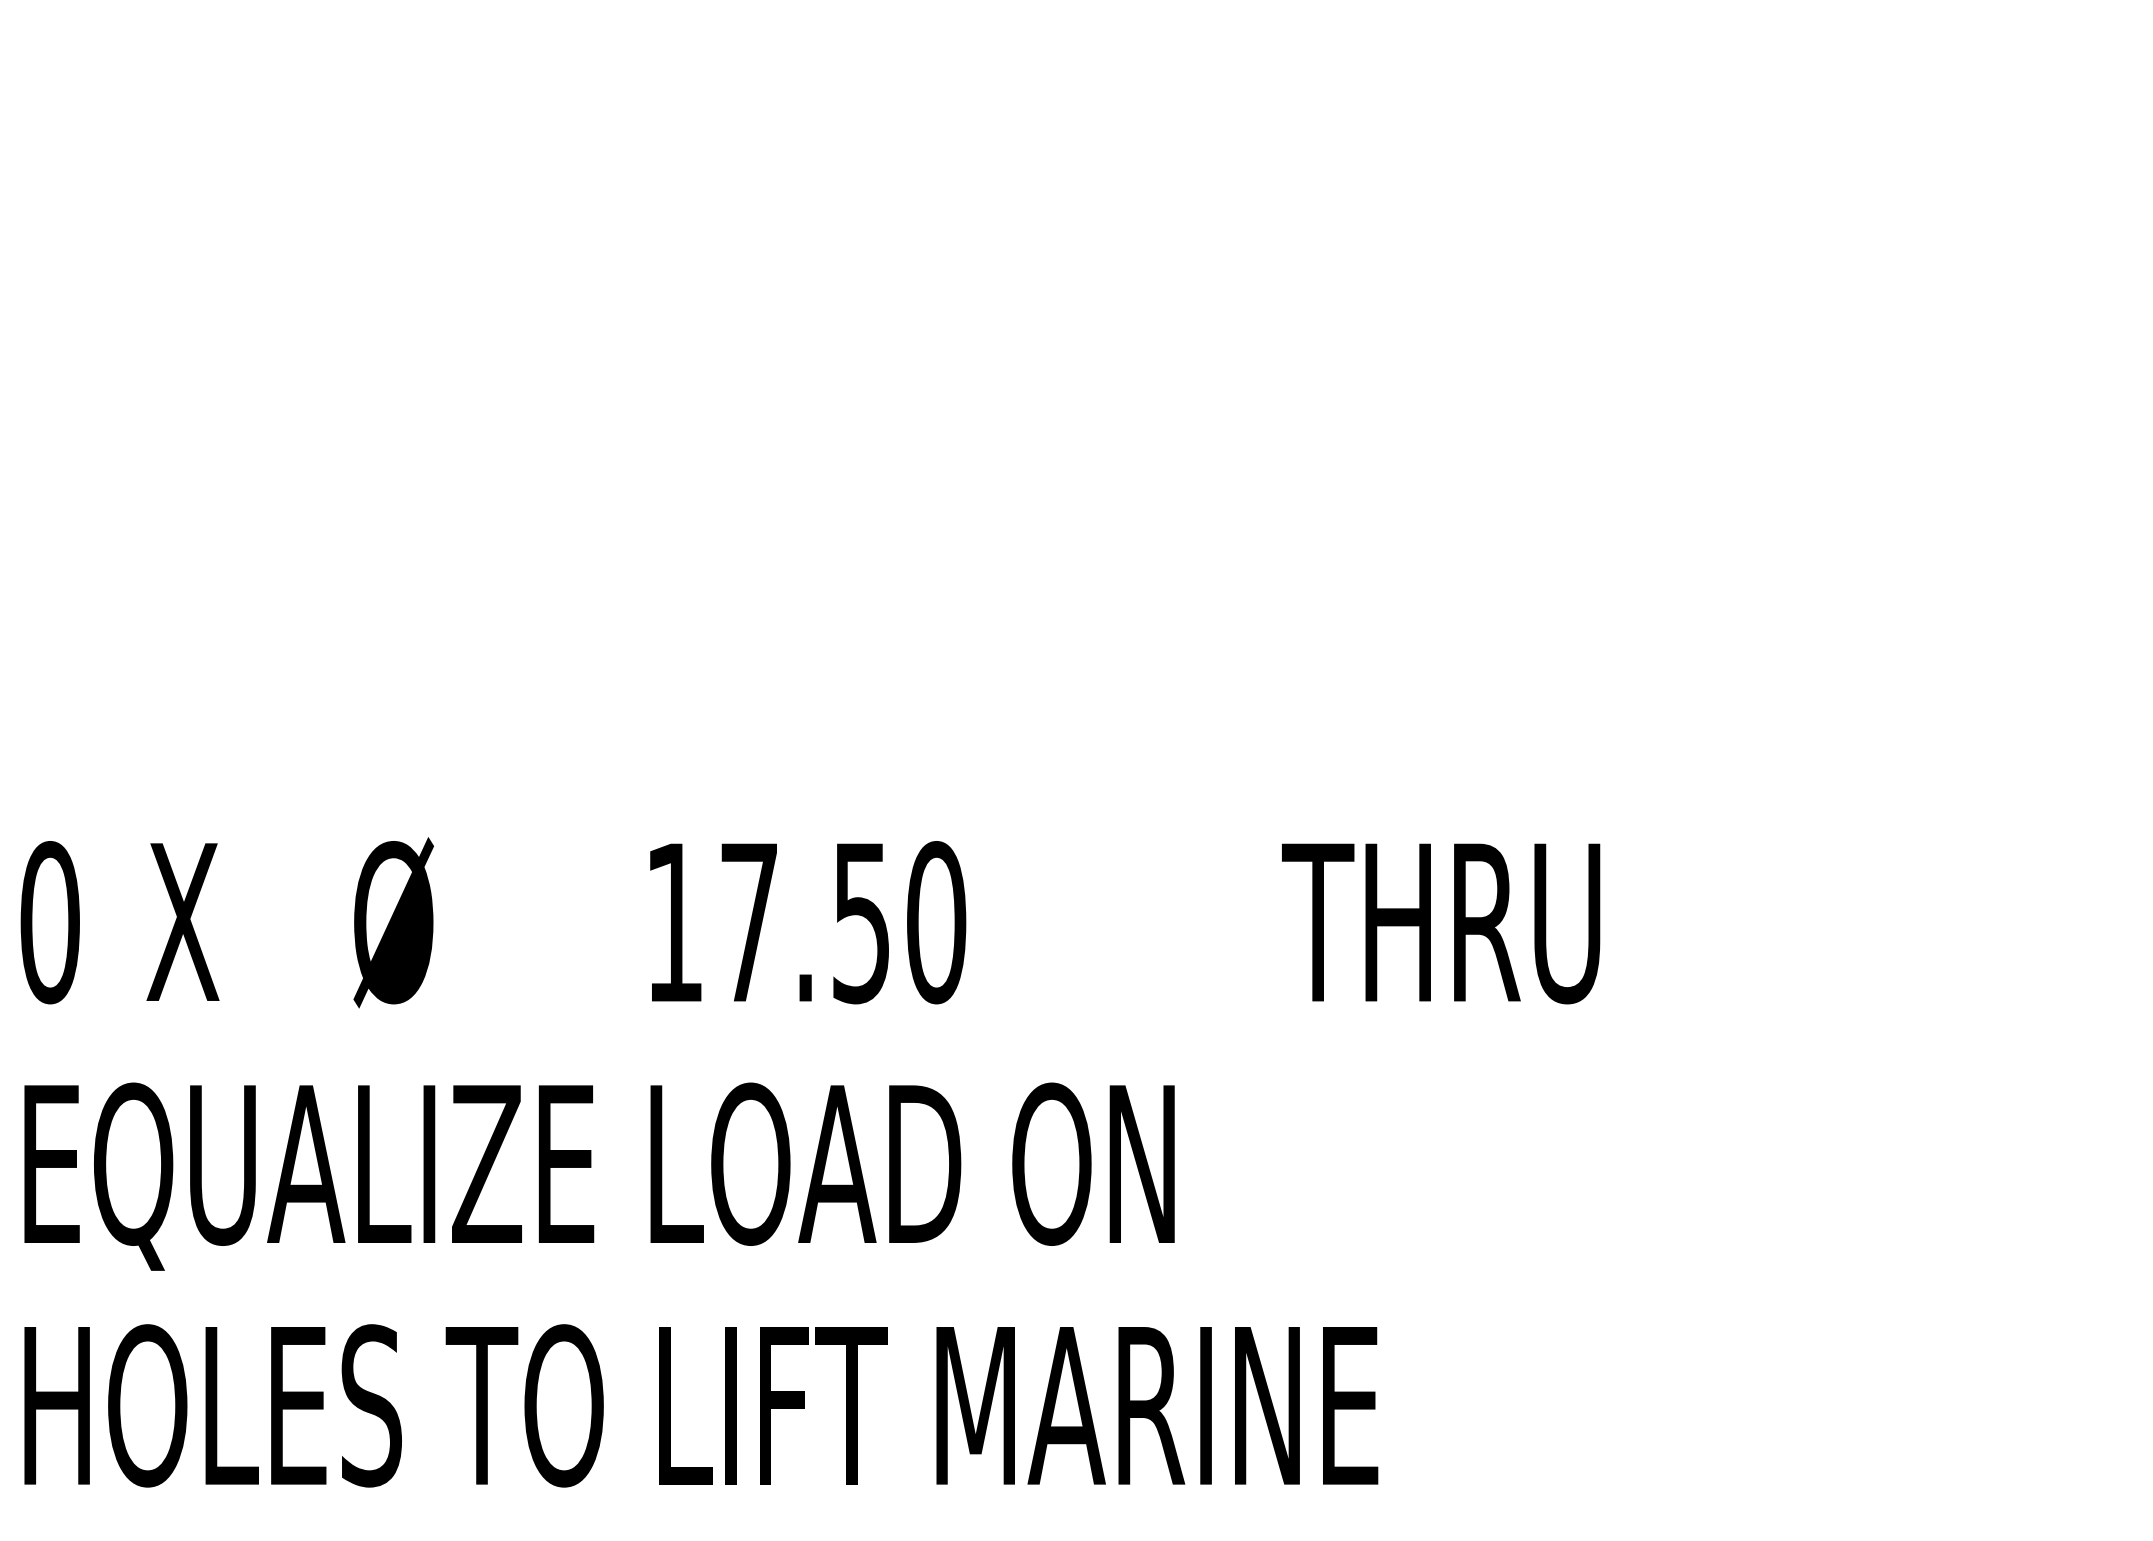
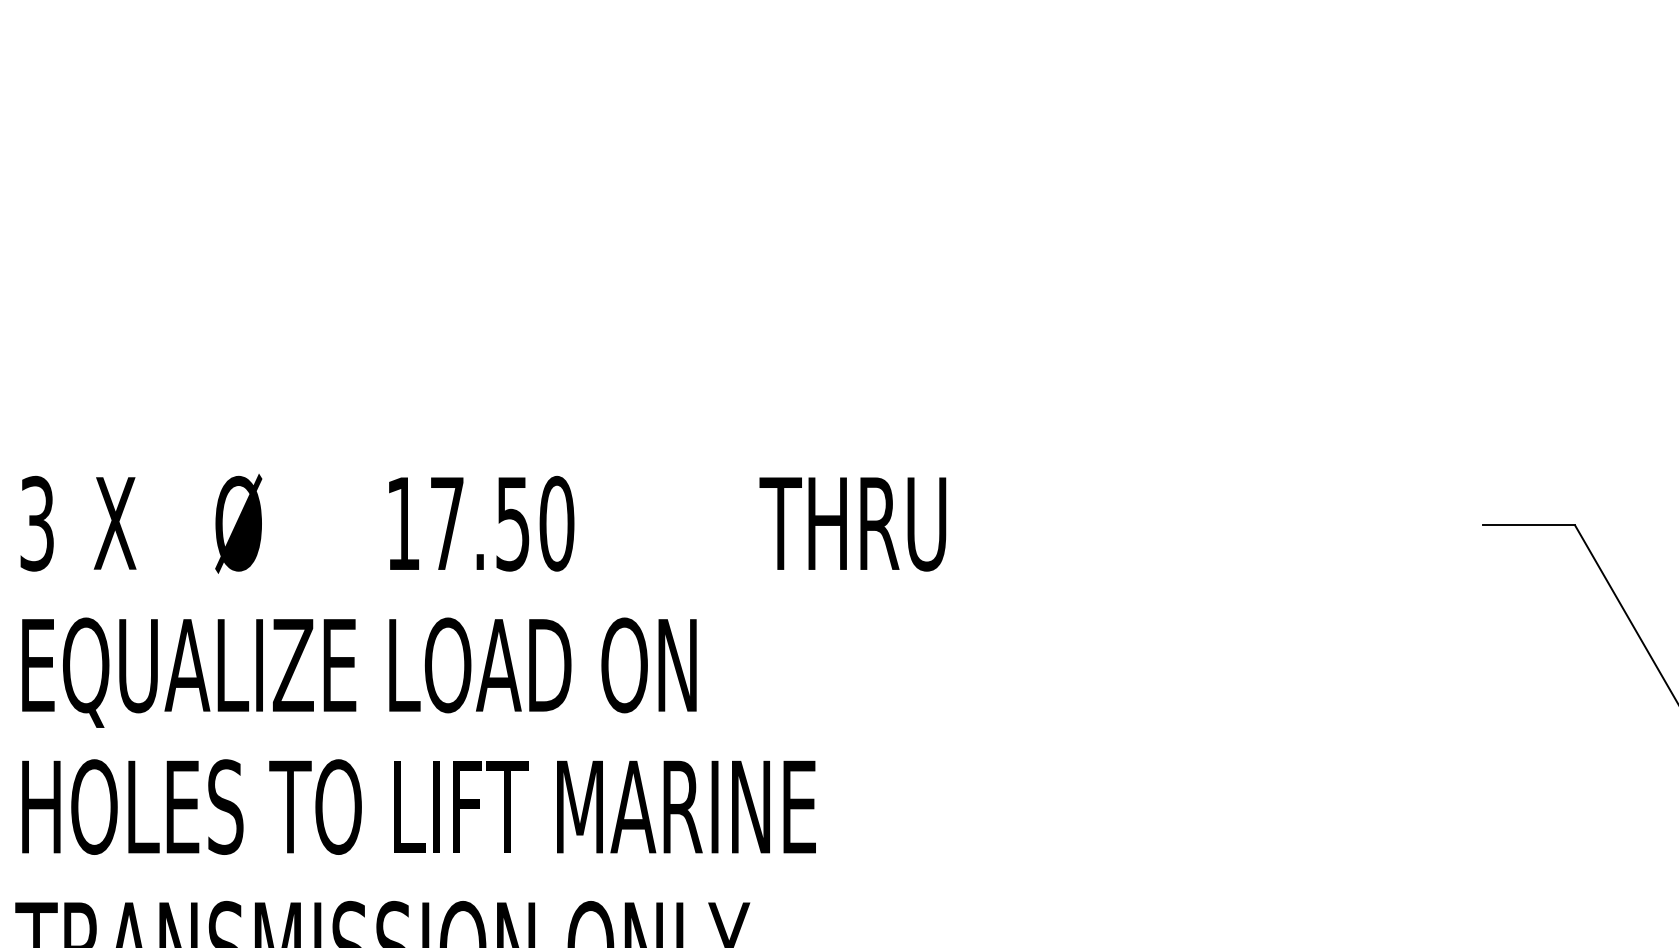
text: (50, 922) -> (37, 523), 0 -> 3

